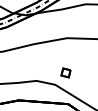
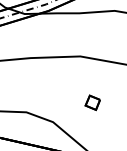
part: (65, 72) -> (92, 102), moved

